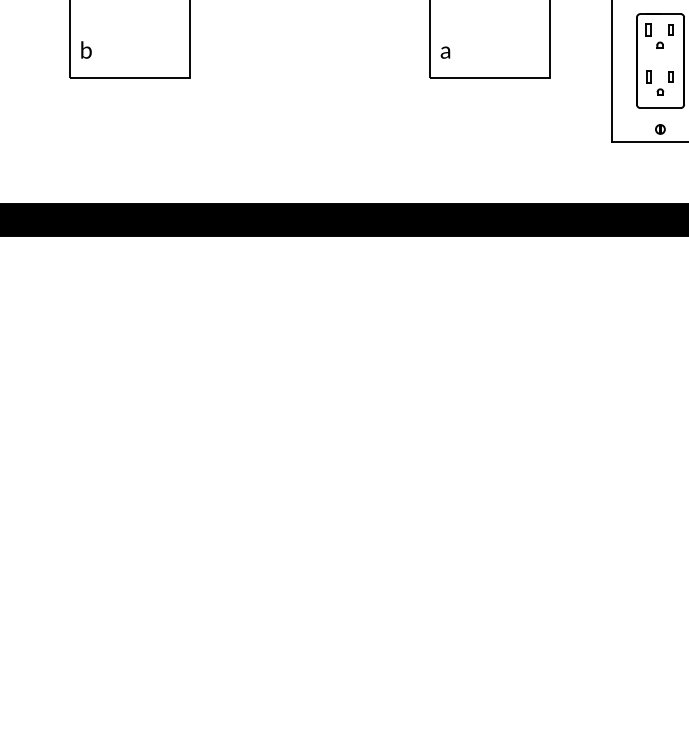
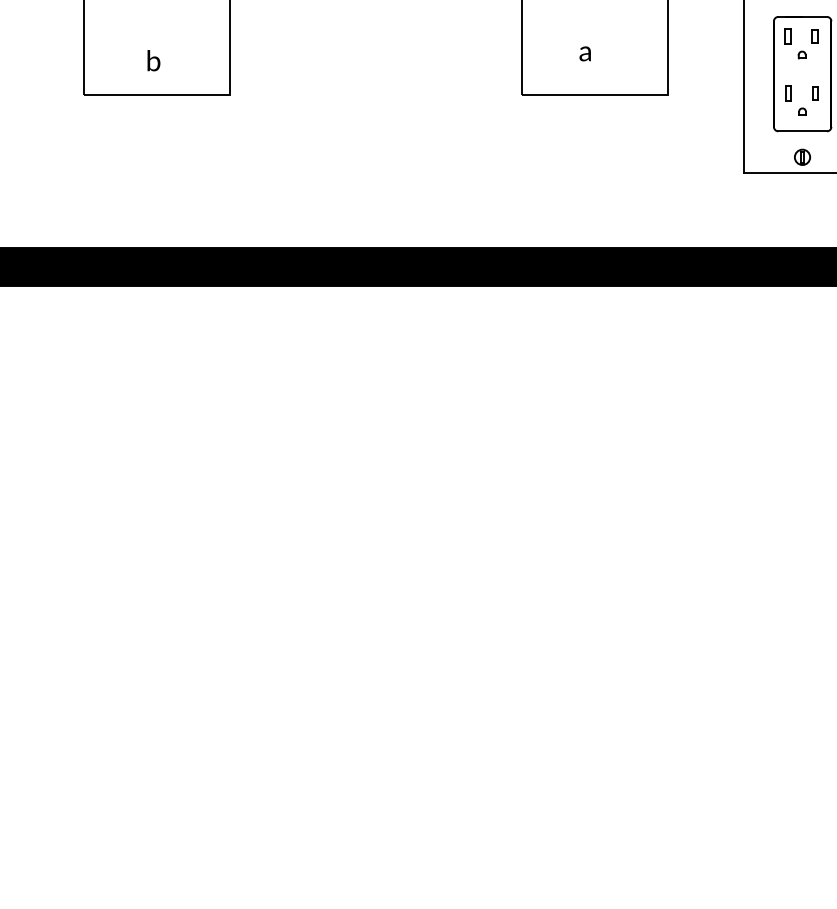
text: (86, 49) -> (153, 60), moved
text: (444, 52) -> (584, 53), moved
part: (660, 128) -> (802, 156), size x1.4

